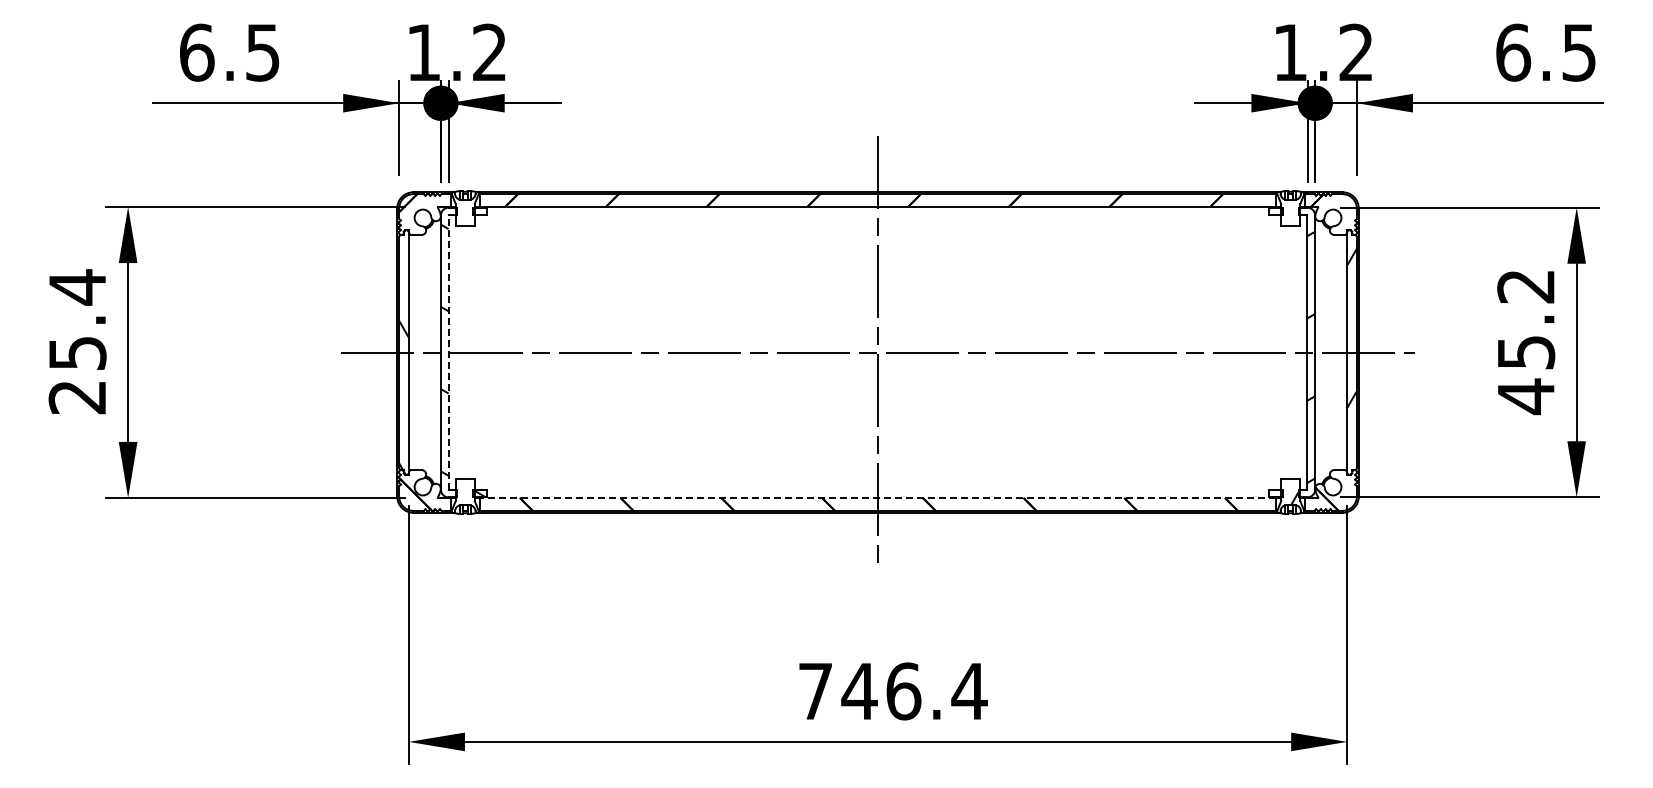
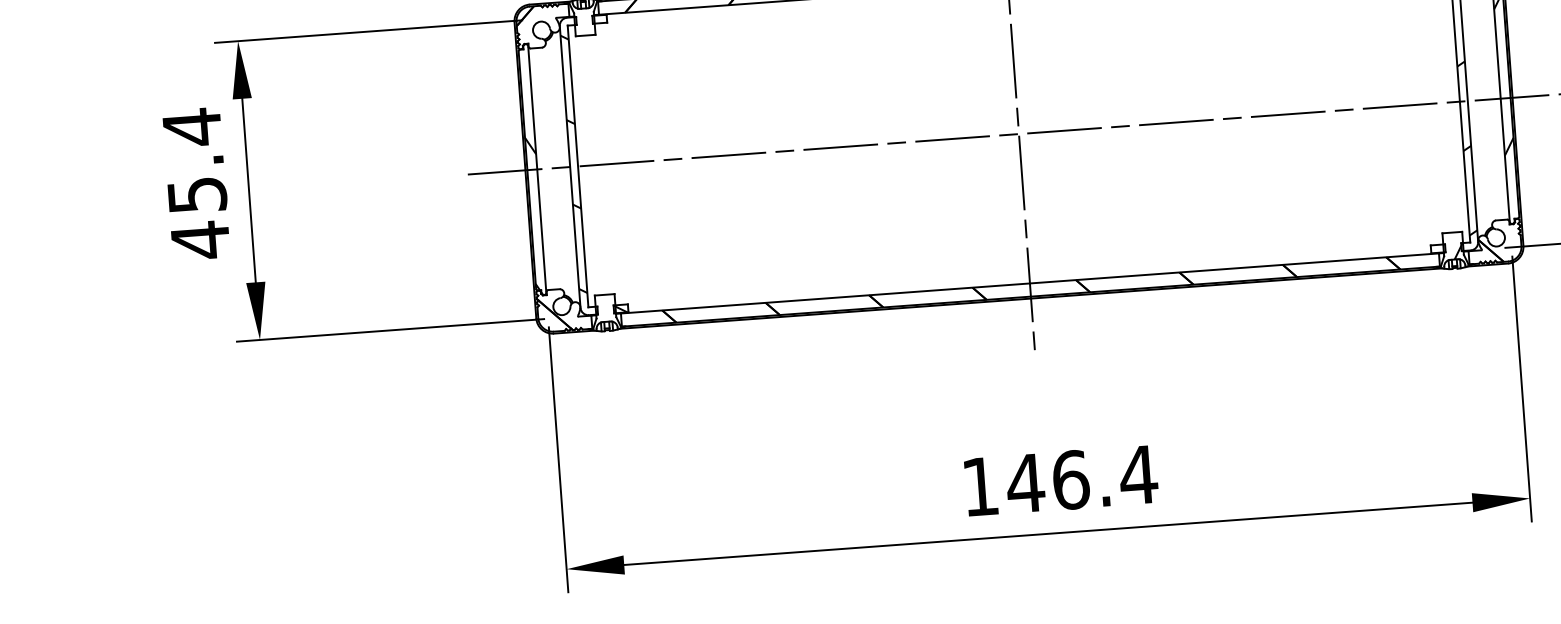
line: (448, 352) -> (577, 166), dashed -> solid
text: (76, 397) -> (199, 240), 25.4 -> 45.4
line: (877, 498) -> (1029, 283), dashed -> solid
text: (815, 691) -> (980, 486), 746.4 -> 146.4

